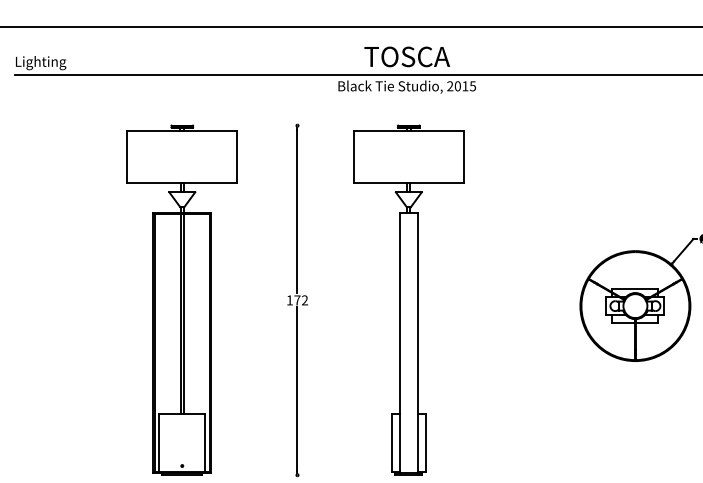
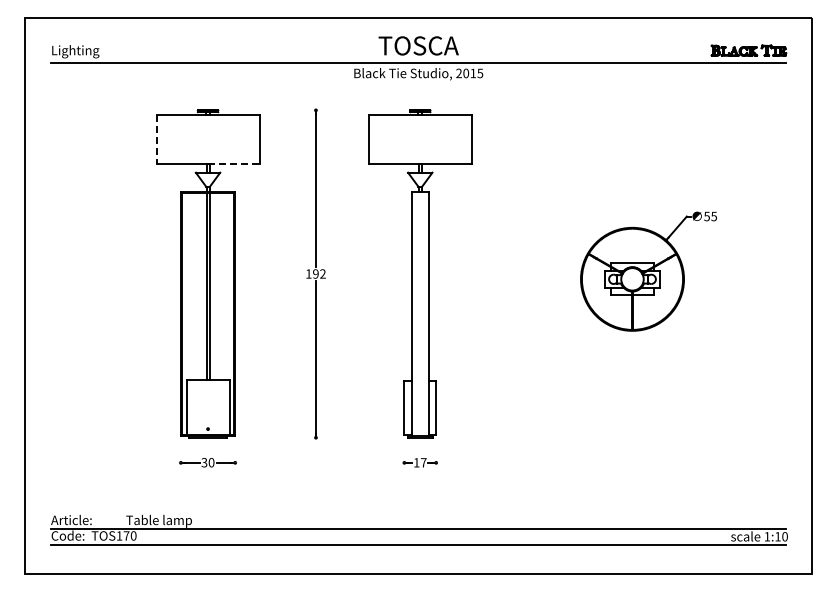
line: (127, 156) -> (156, 139), solid -> dashed
line: (209, 182) -> (233, 163), solid -> dashed
text: (296, 299) -> (315, 273), 172 -> 192

